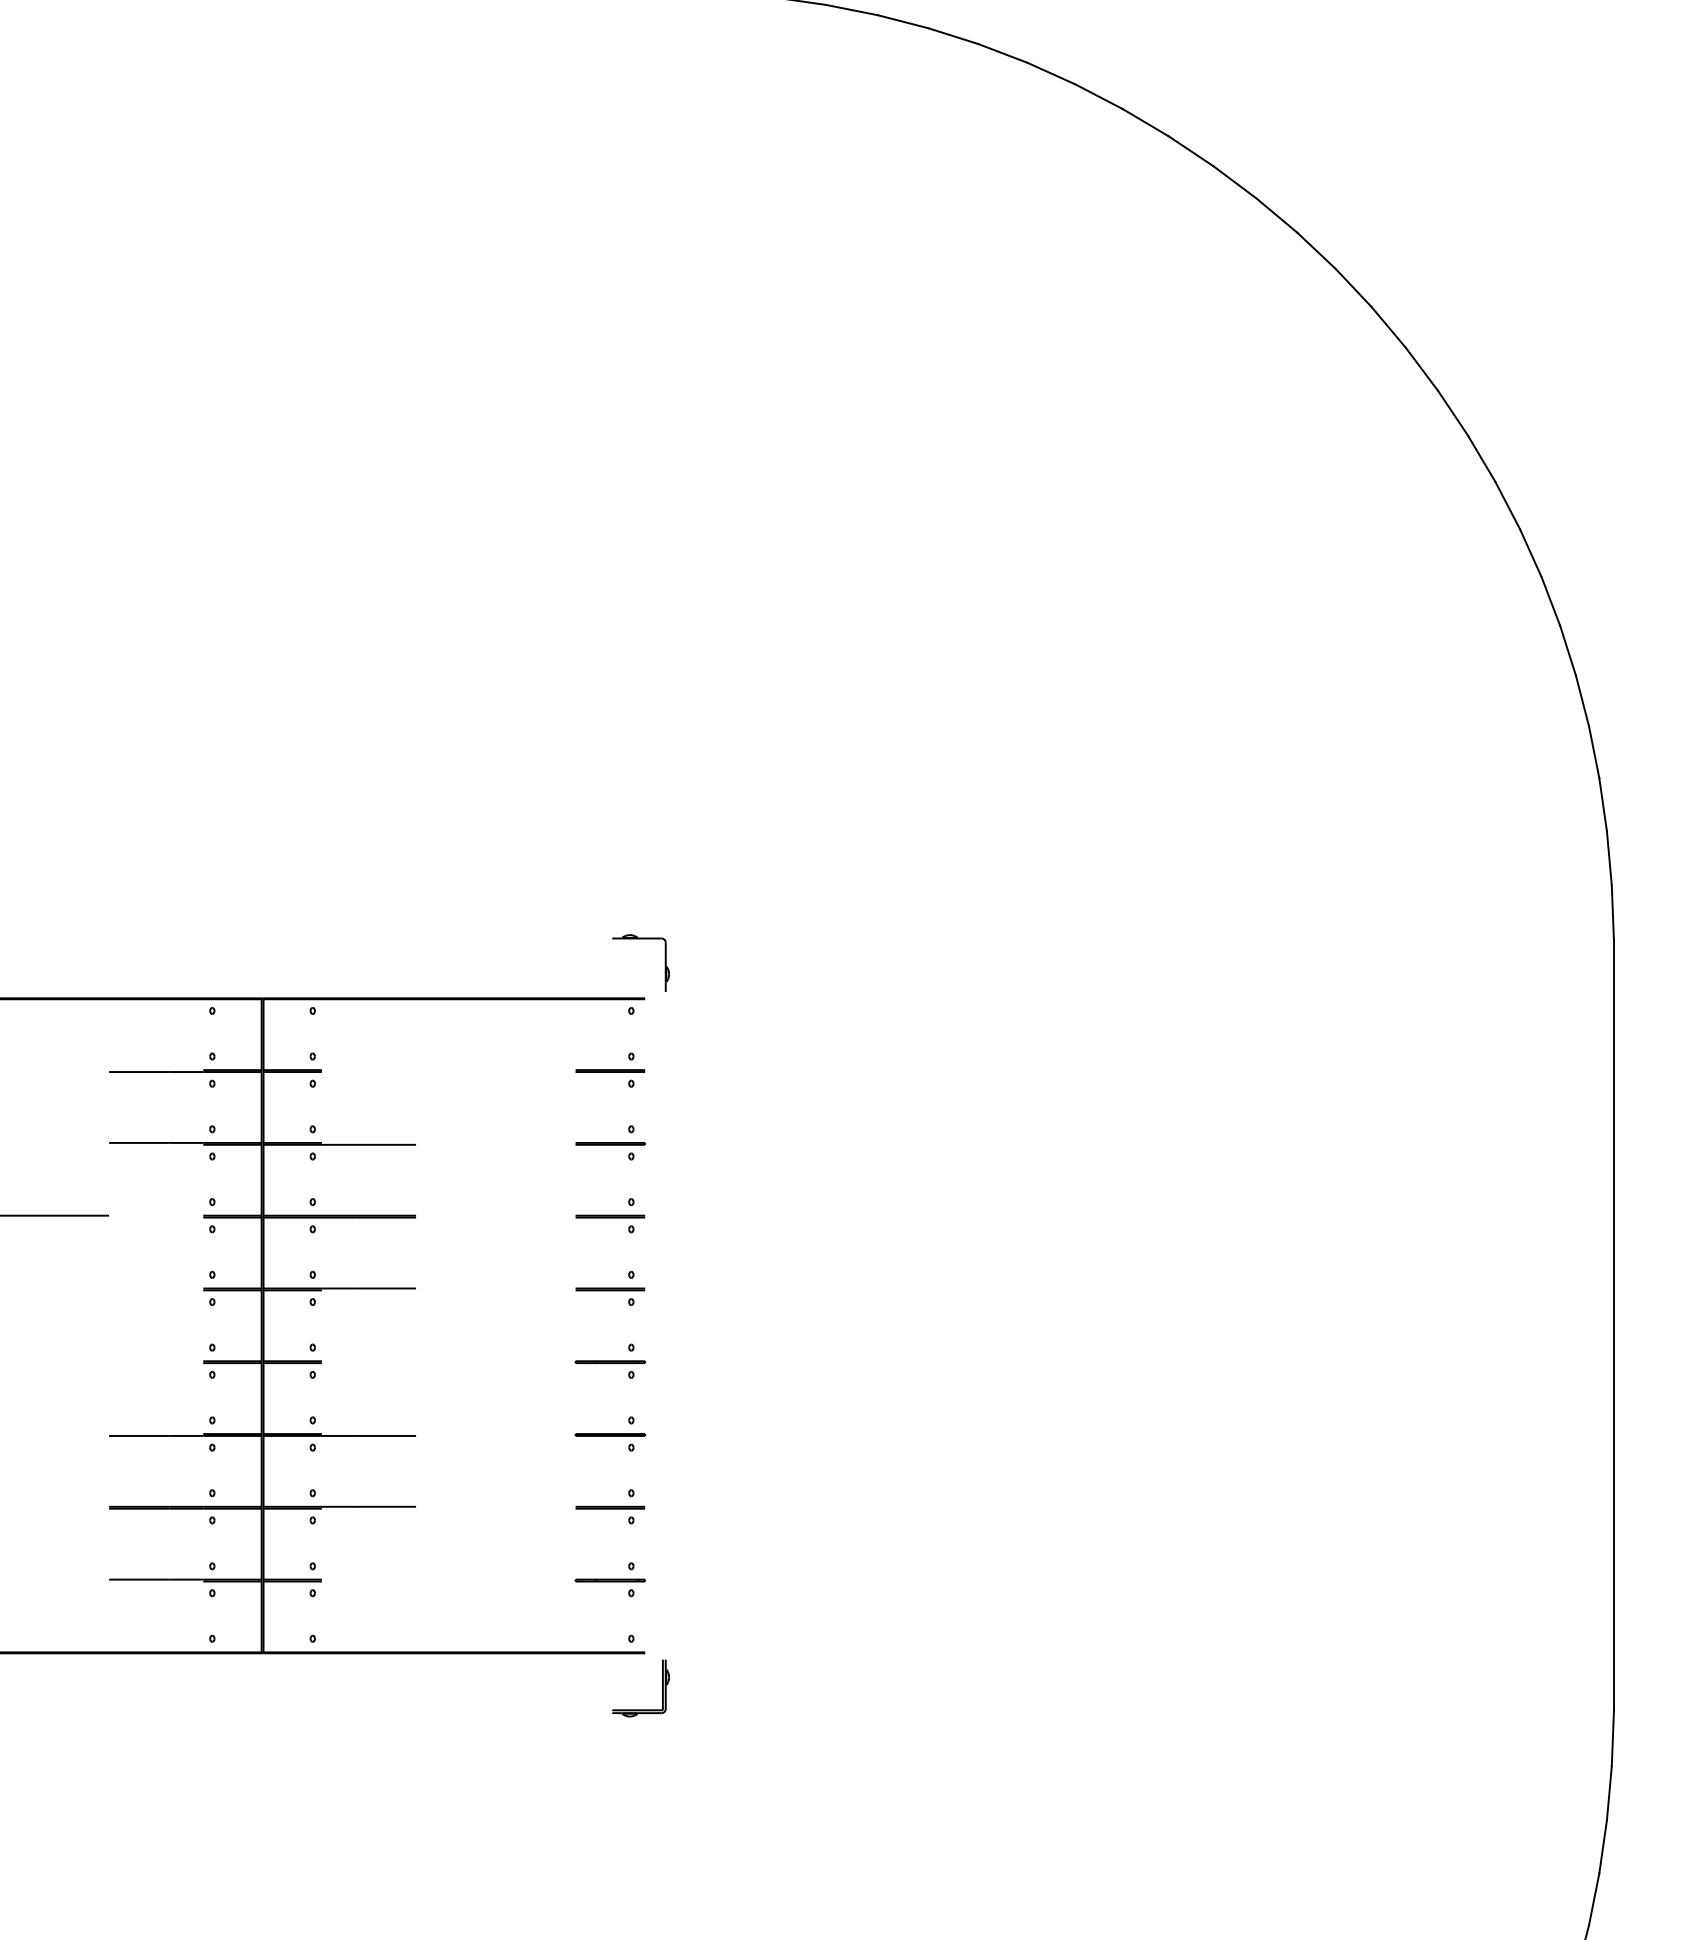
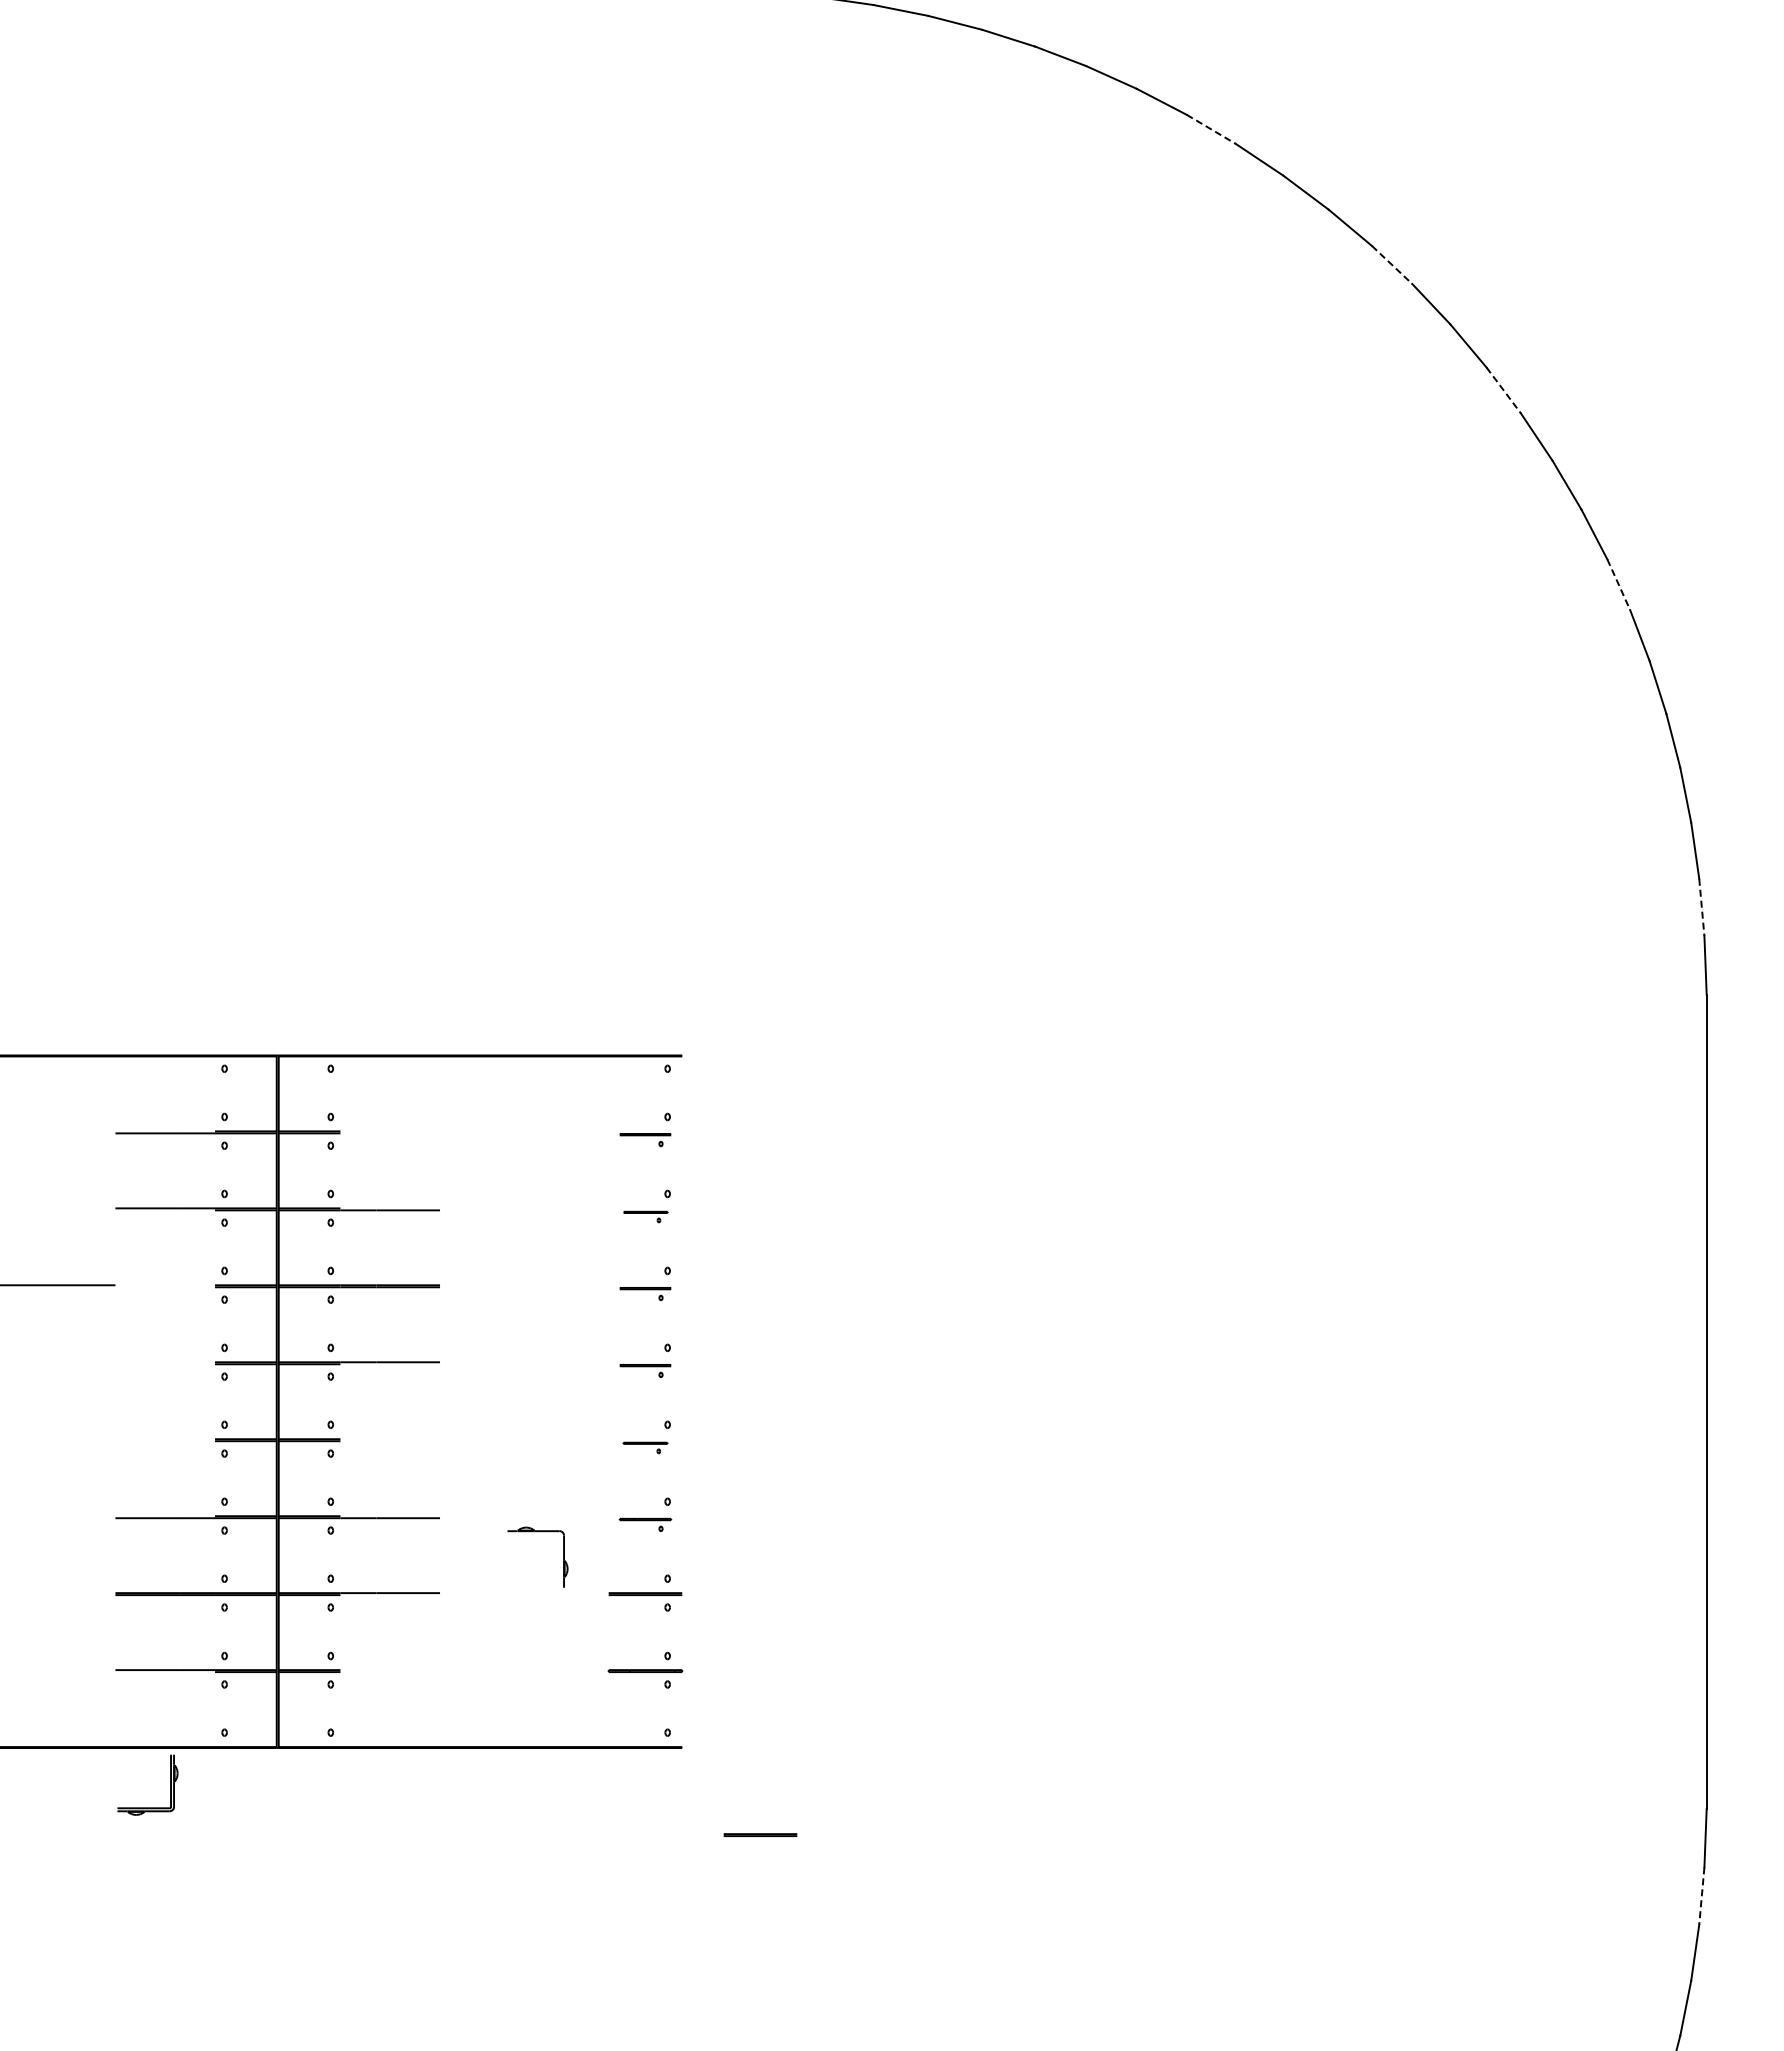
line: (1145, 122) -> (1211, 129), solid -> dashed
line: (1316, 250) -> (1392, 264), solid -> dashed
line: (1421, 369) -> (1503, 390), solid -> dashed
line: (1530, 552) -> (1618, 584), solid -> dashed
line: (1609, 858) -> (1701, 907), solid -> dashed
part: (640, 939) -> (537, 1532), moved
part: (610, 1077) -> (645, 1139), size x0.7
part: (610, 1150) -> (645, 1216), size x0.6
part: (610, 1223) -> (645, 1293), size x0.7
part: (610, 1296) -> (645, 1370), size x0.7
part: (610, 1369) -> (645, 1447), size x0.6
part: (610, 1441) -> (645, 1524), size x0.7
part: (662, 1687) -> (170, 1784), moved
line: (719, 1735) -> (760, 1834), added
line: (1609, 1793) -> (1701, 1896), solid -> dashed

